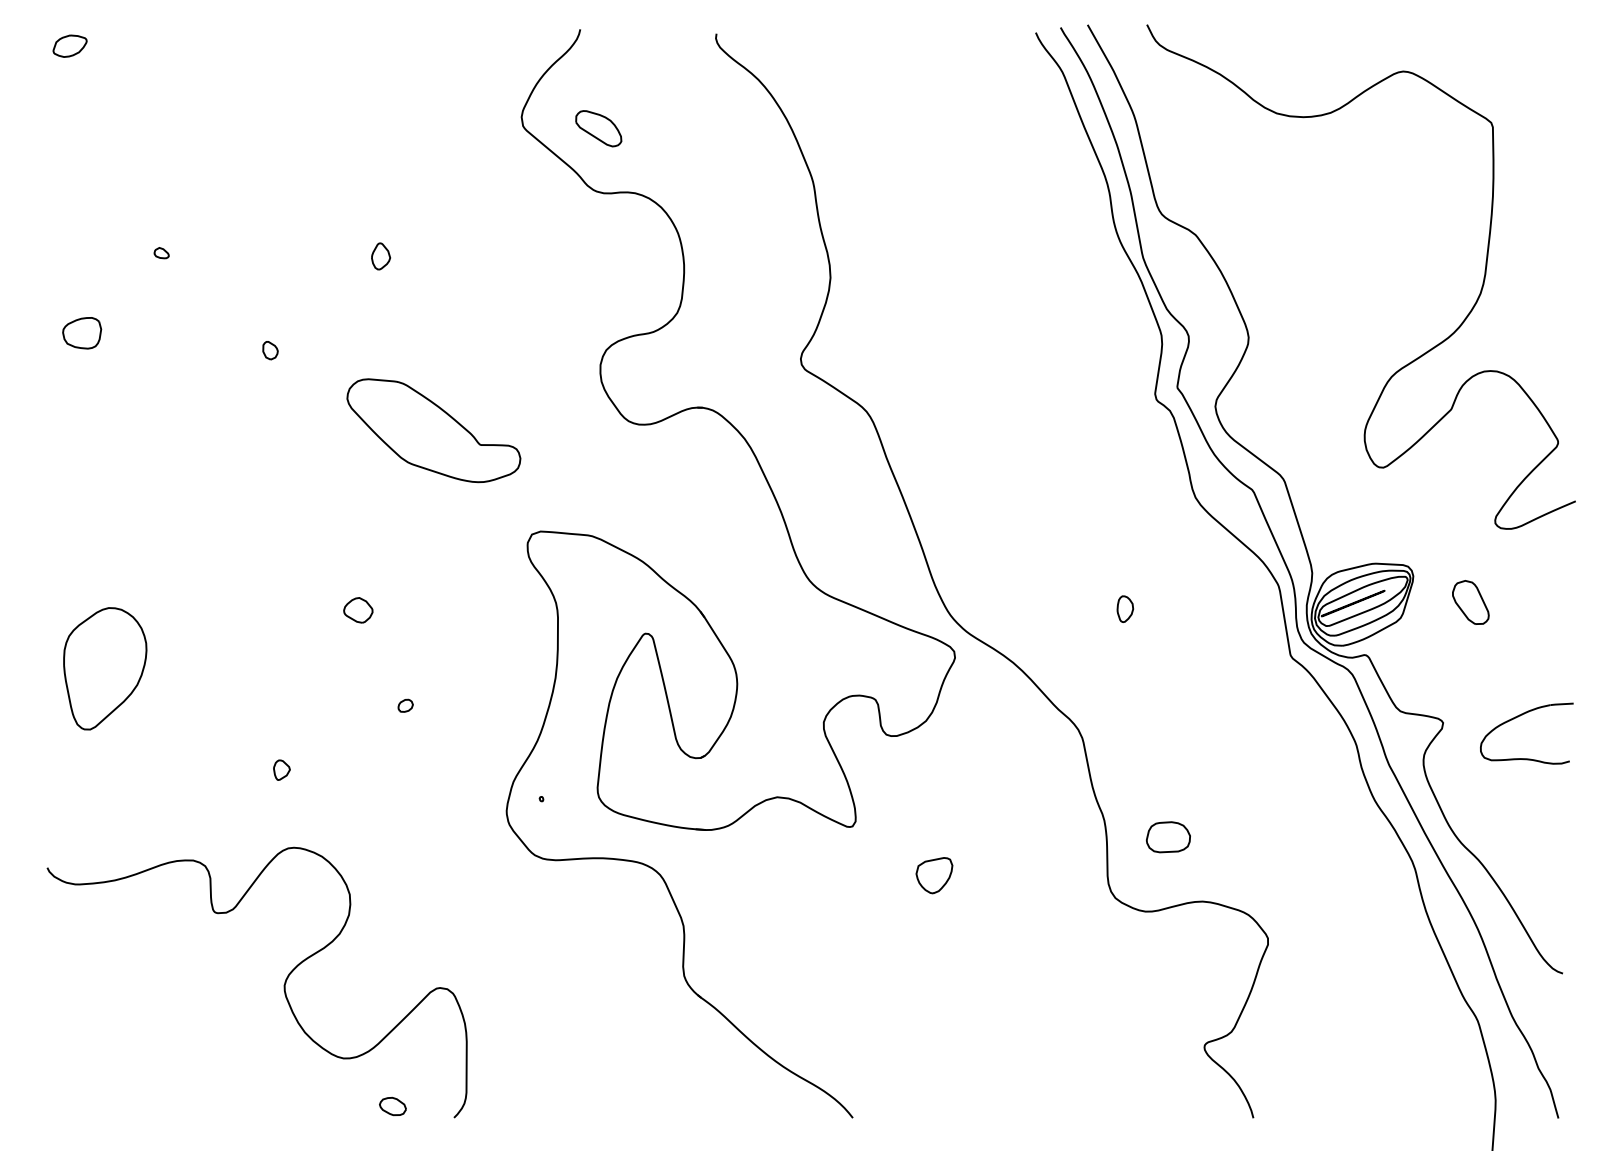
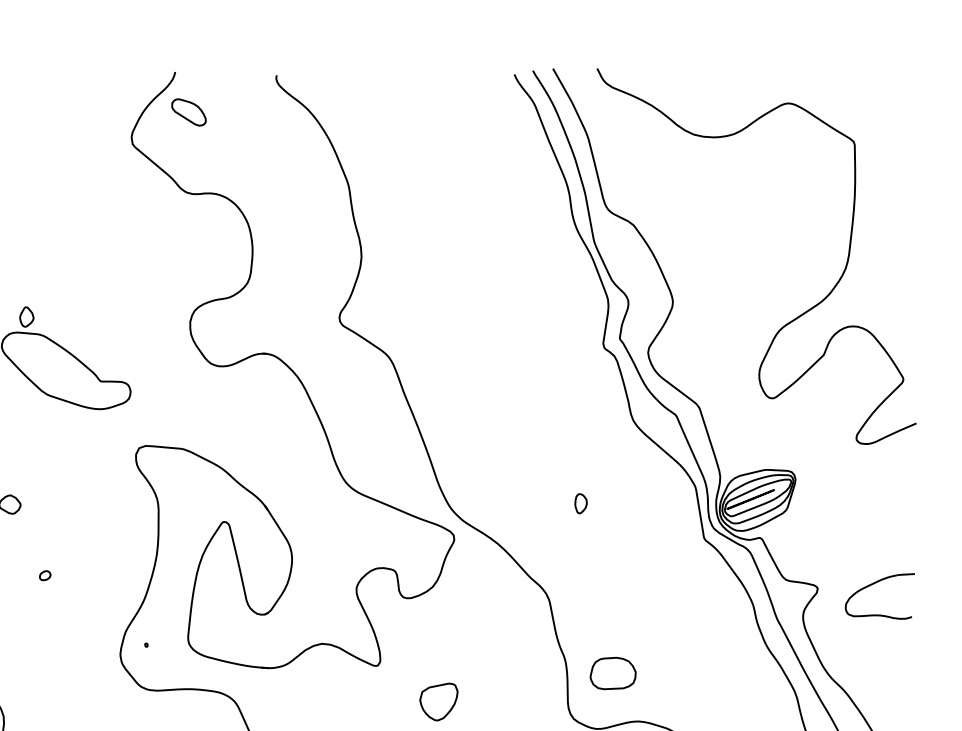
part: (598, 128) -> (188, 112), moved
part: (381, 256) -> (27, 317), moved
part: (1470, 602) -> (838, 498), removed
part: (1168, 837) -> (613, 673), size x1.4
part: (934, 875) -> (438, 702), size x1.4

